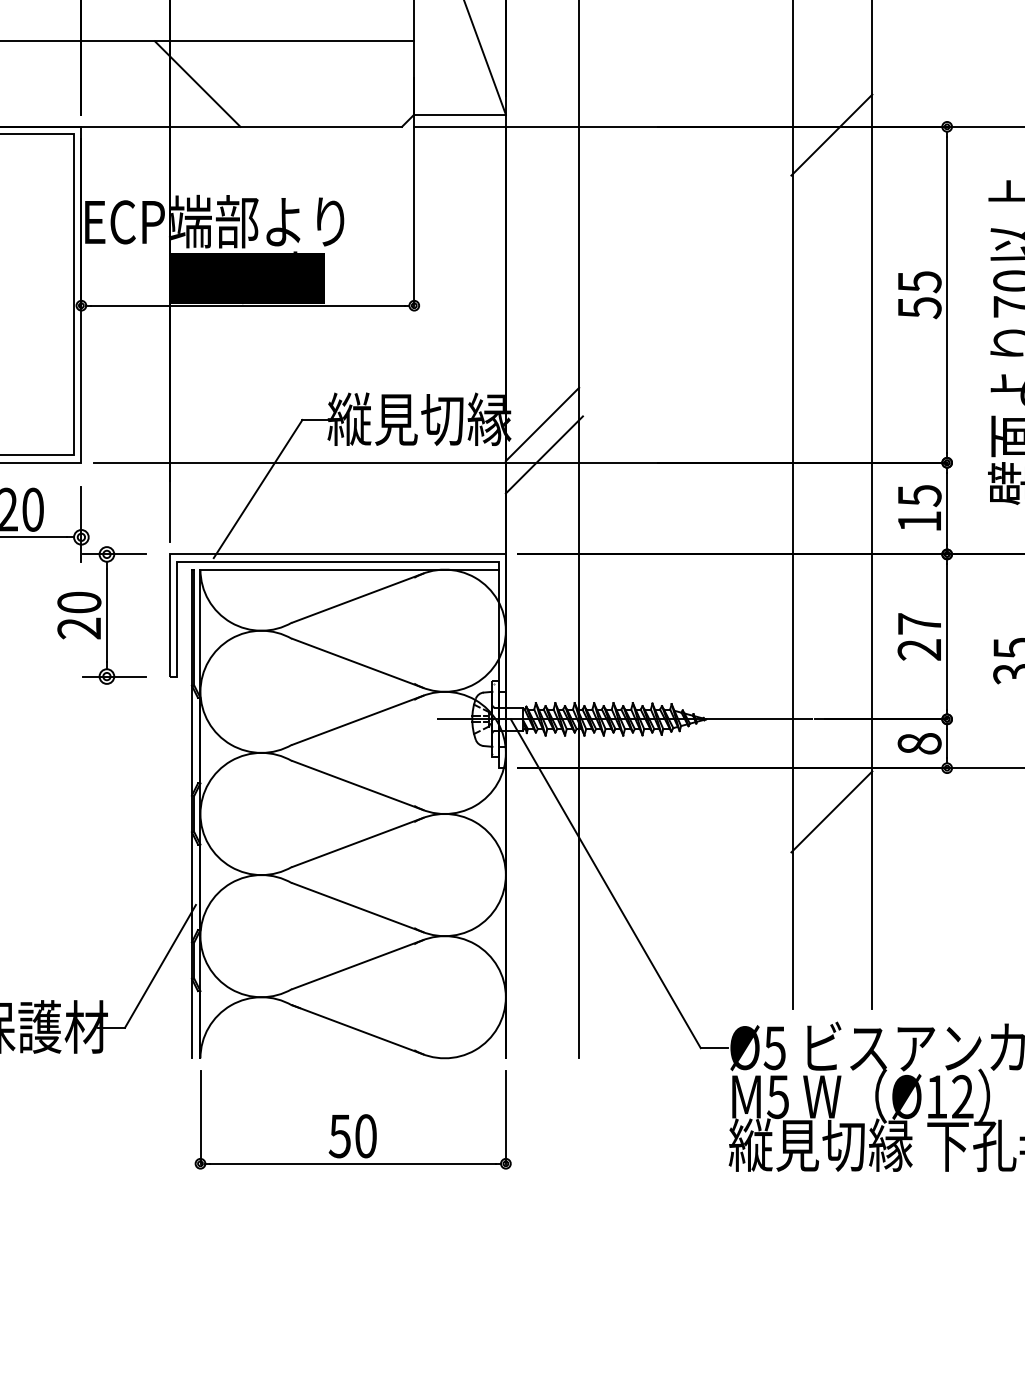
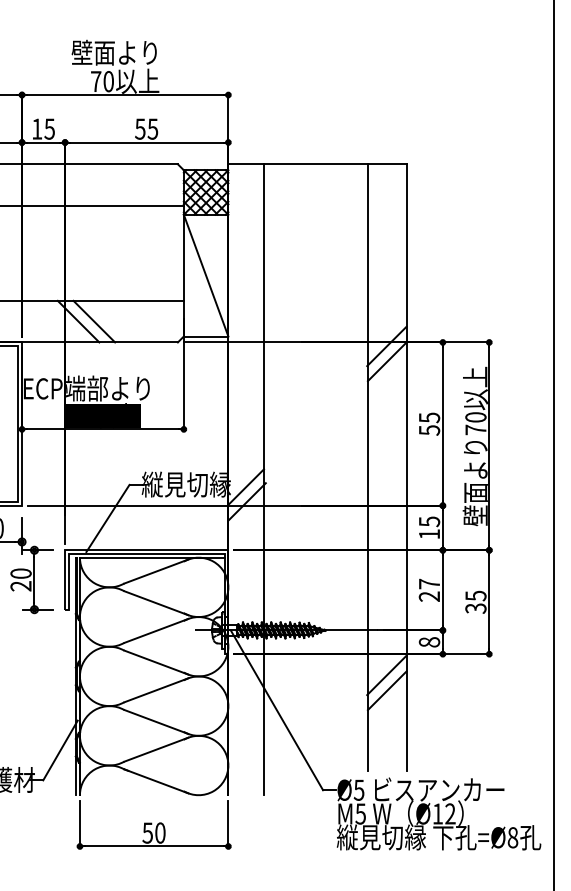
line: (230, 83) -> (94, 321), added
line: (831, 166) -> (386, 361), added
line: (831, 842) -> (386, 690), added

